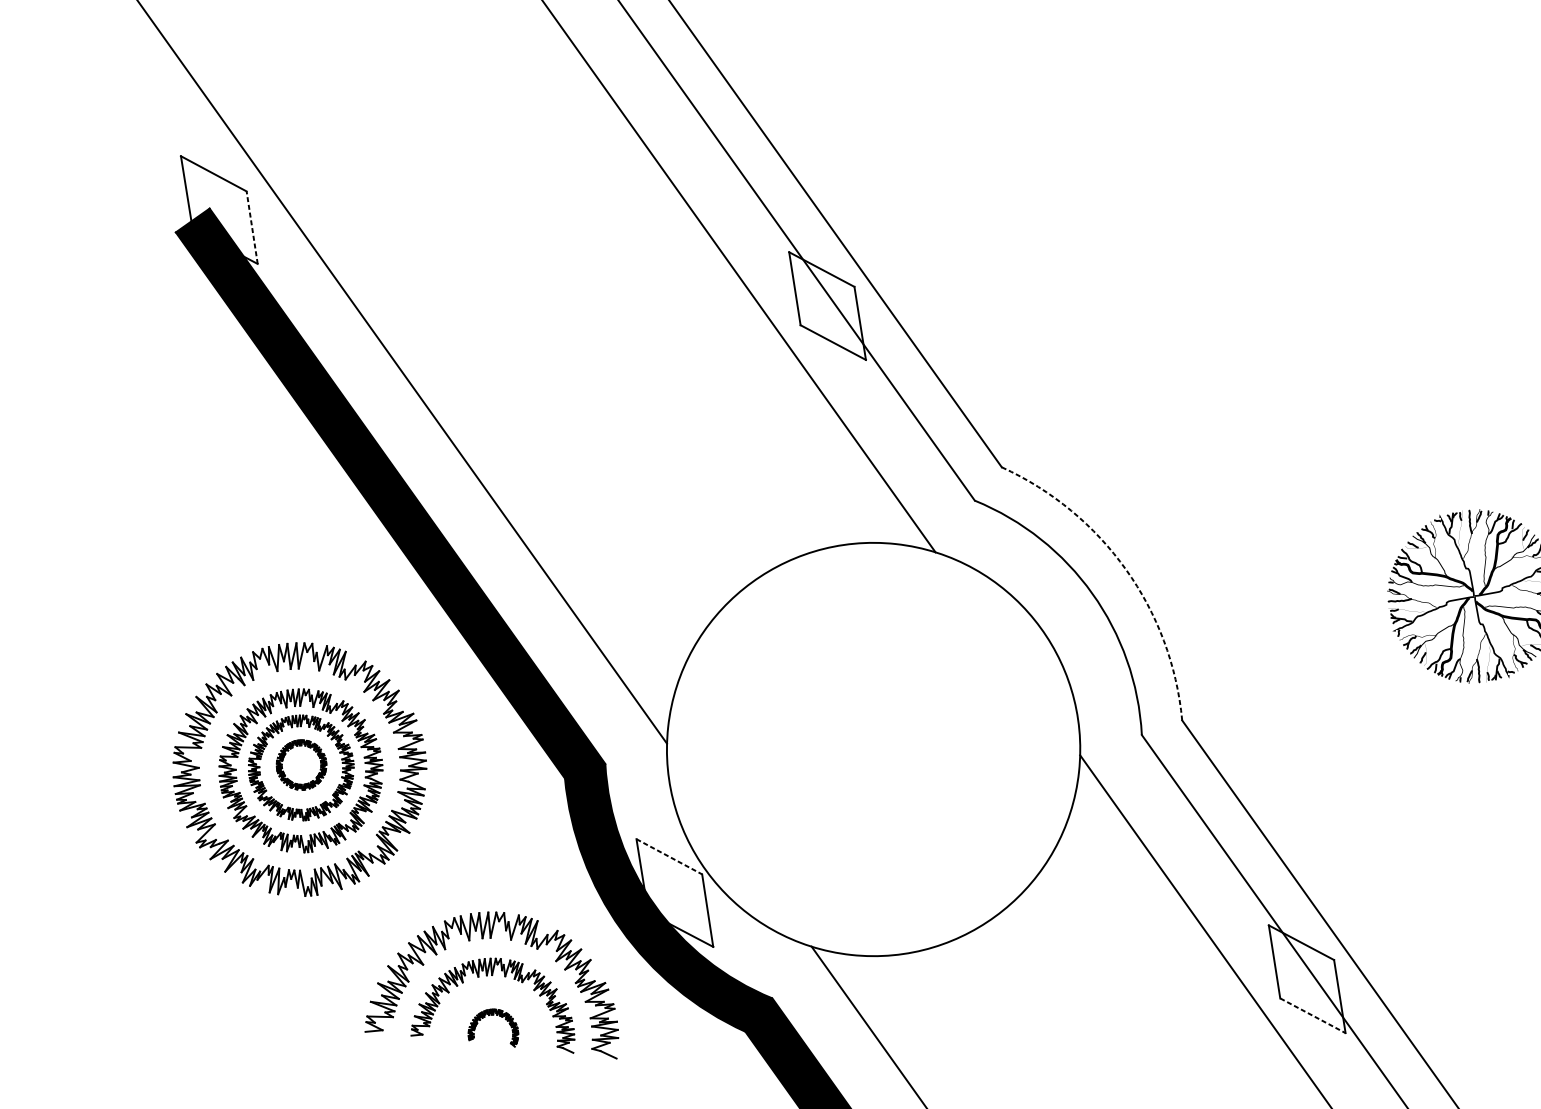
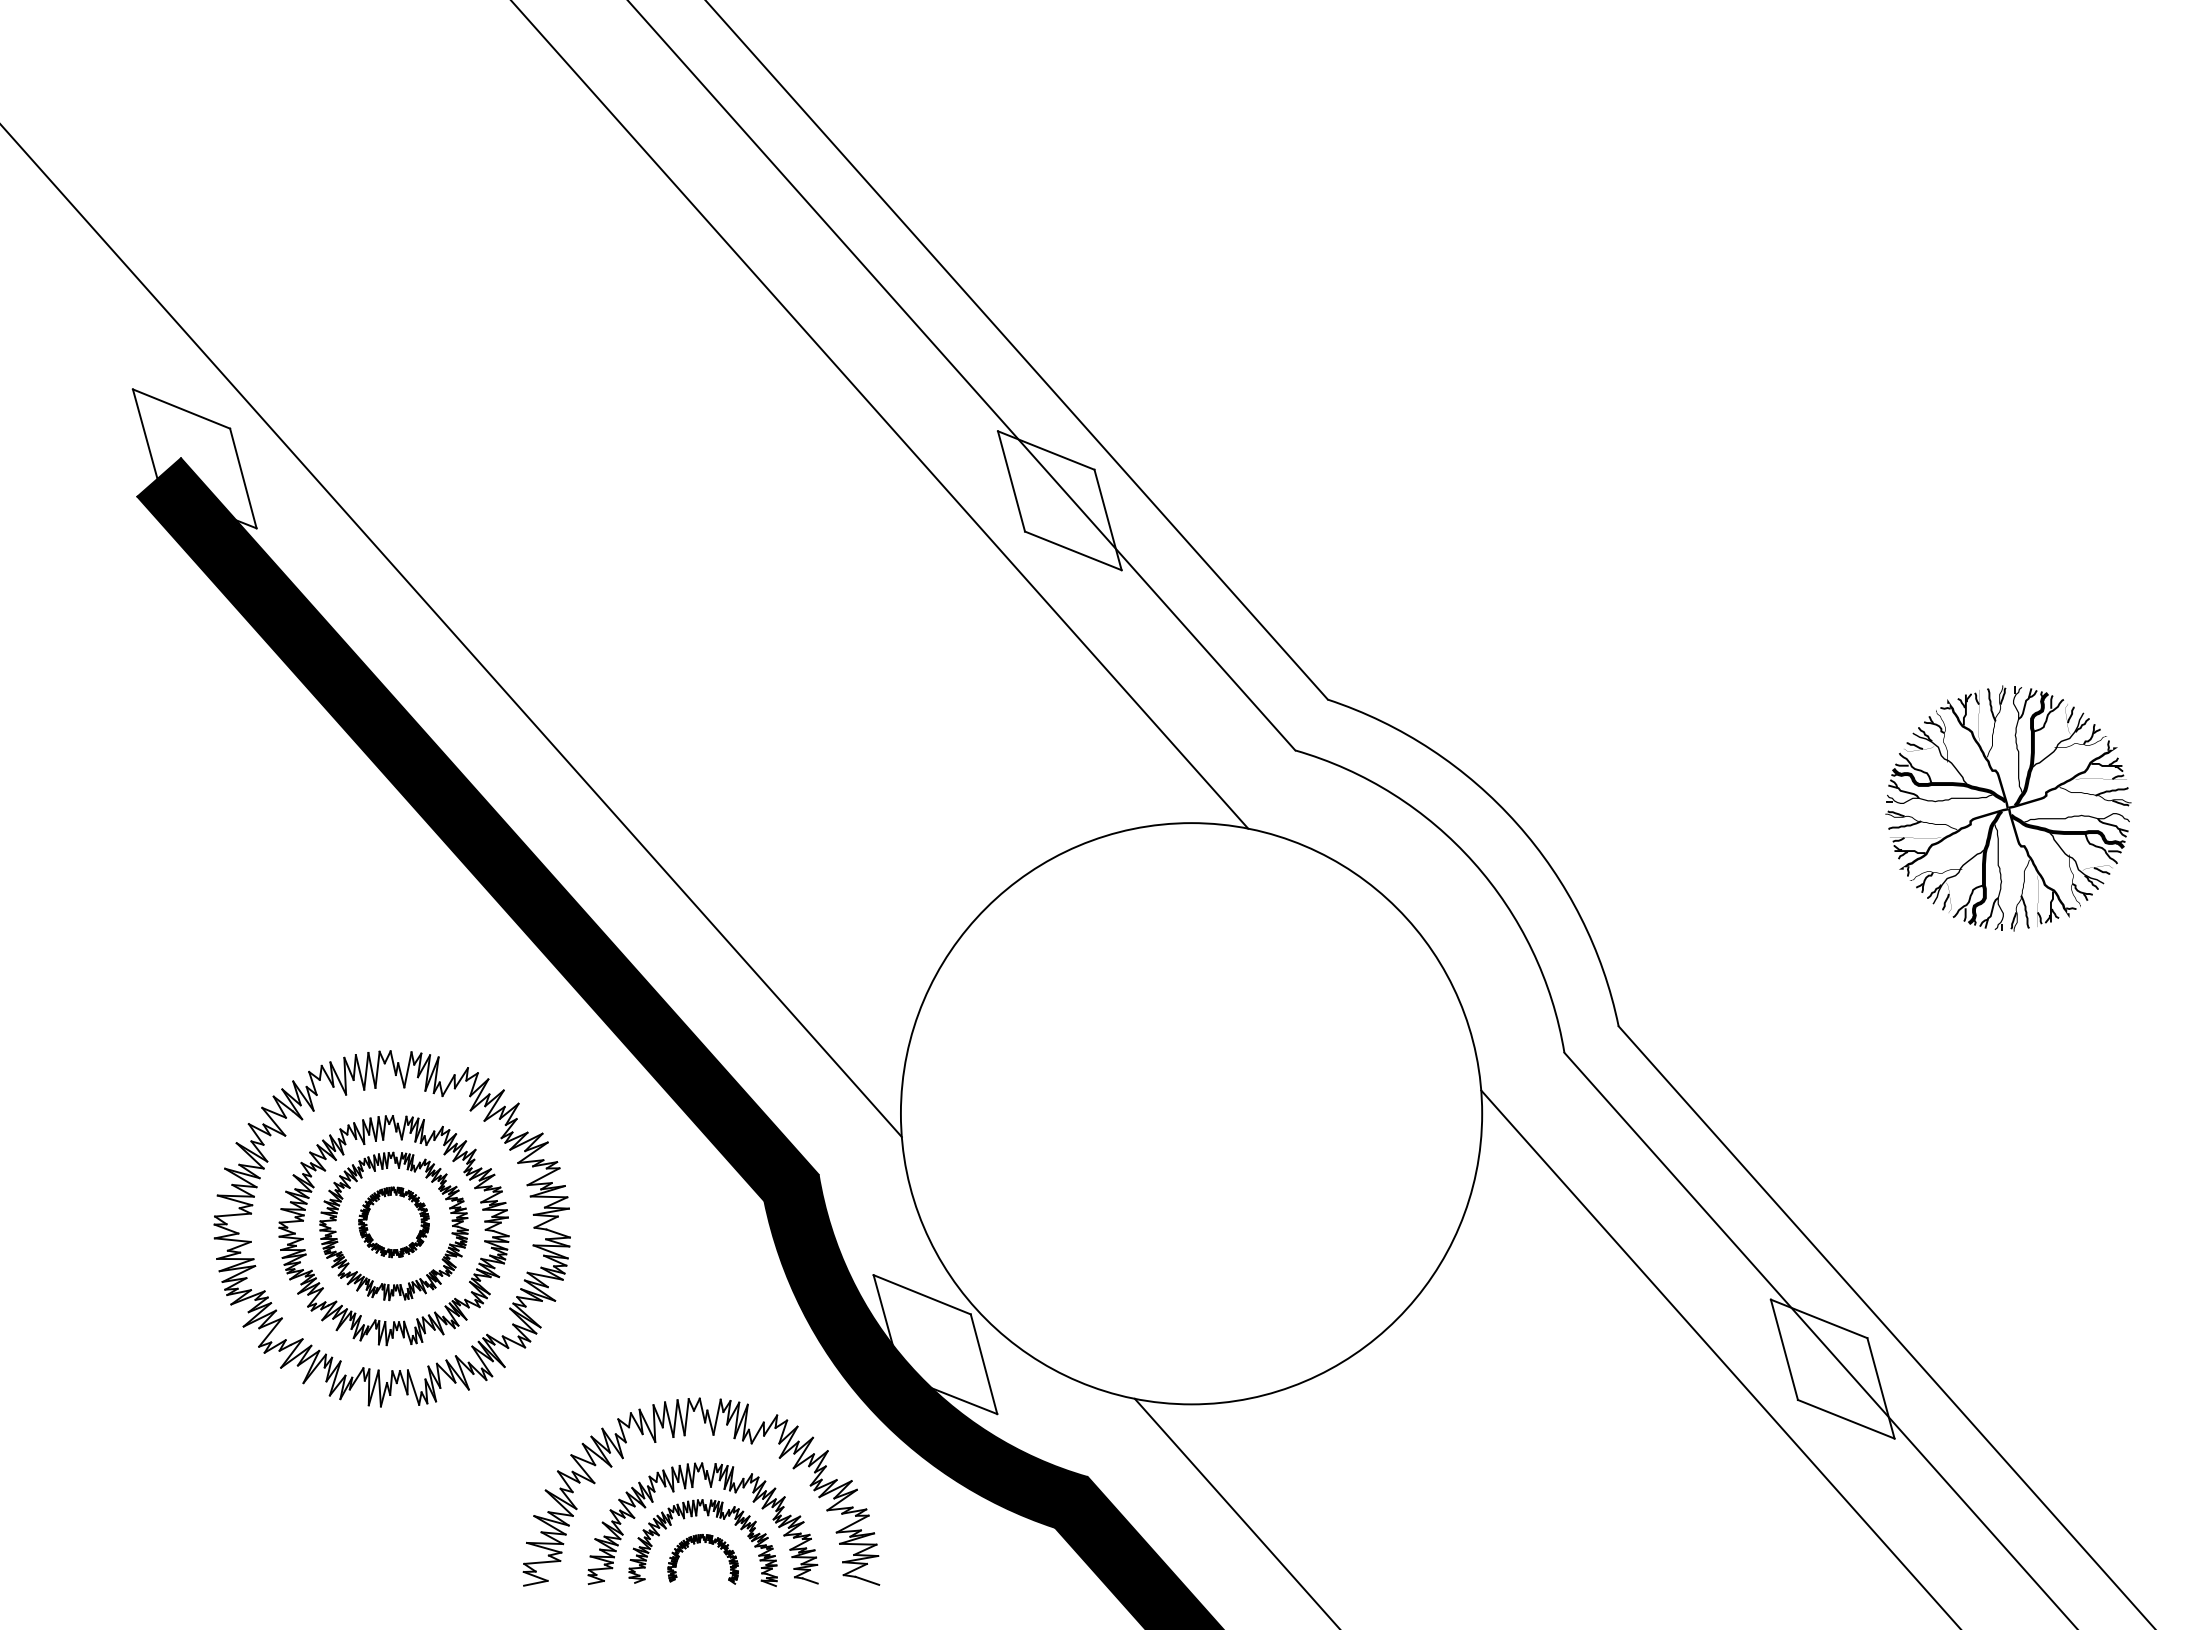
line: (252, 227) -> (243, 478), dashed -> solid
arc: (1126, 569) -> (1517, 823), dashed -> solid
line: (669, 856) -> (922, 1294), dashed -> solid
part: (493, 996) -> (697, 1516), added
line: (1313, 1015) -> (1846, 1419), dashed -> solid

